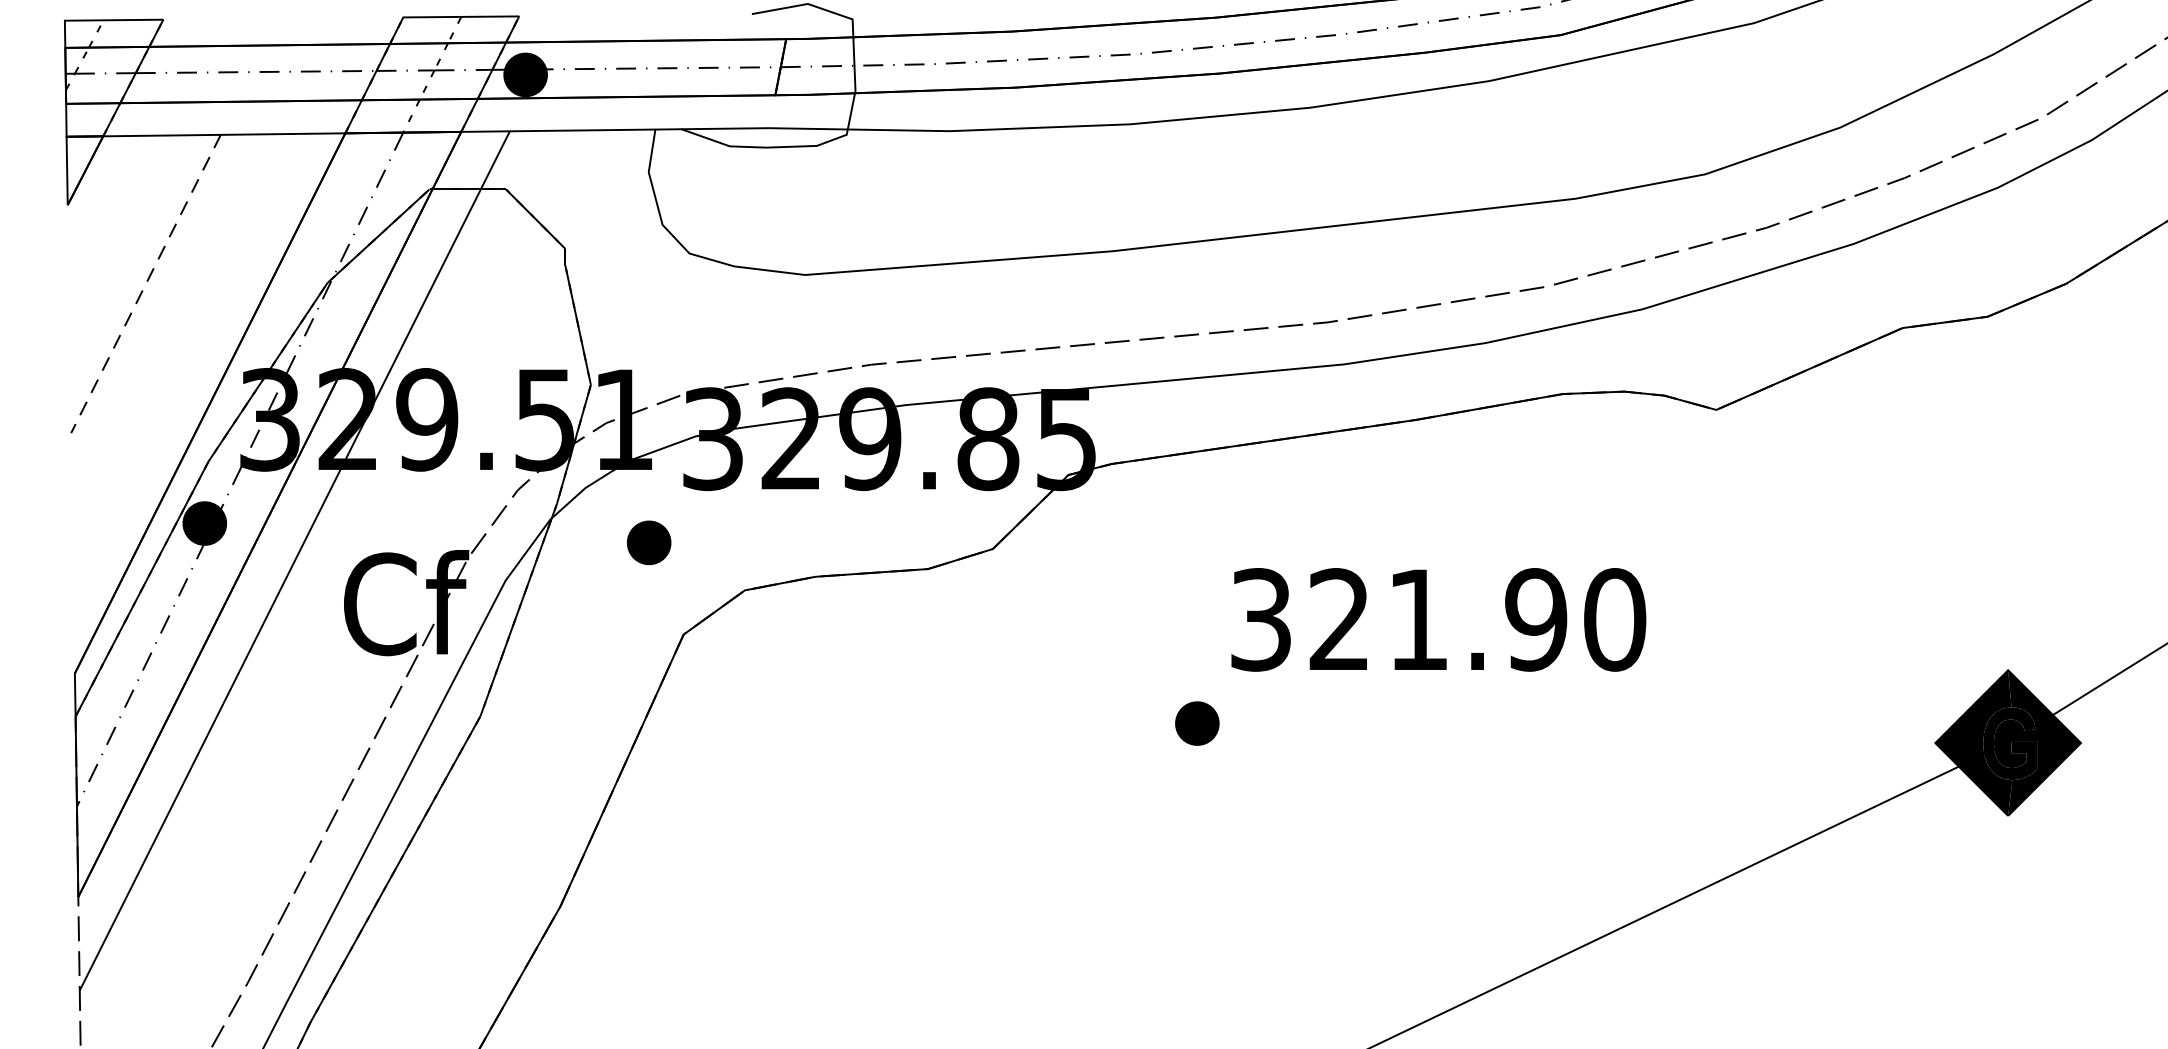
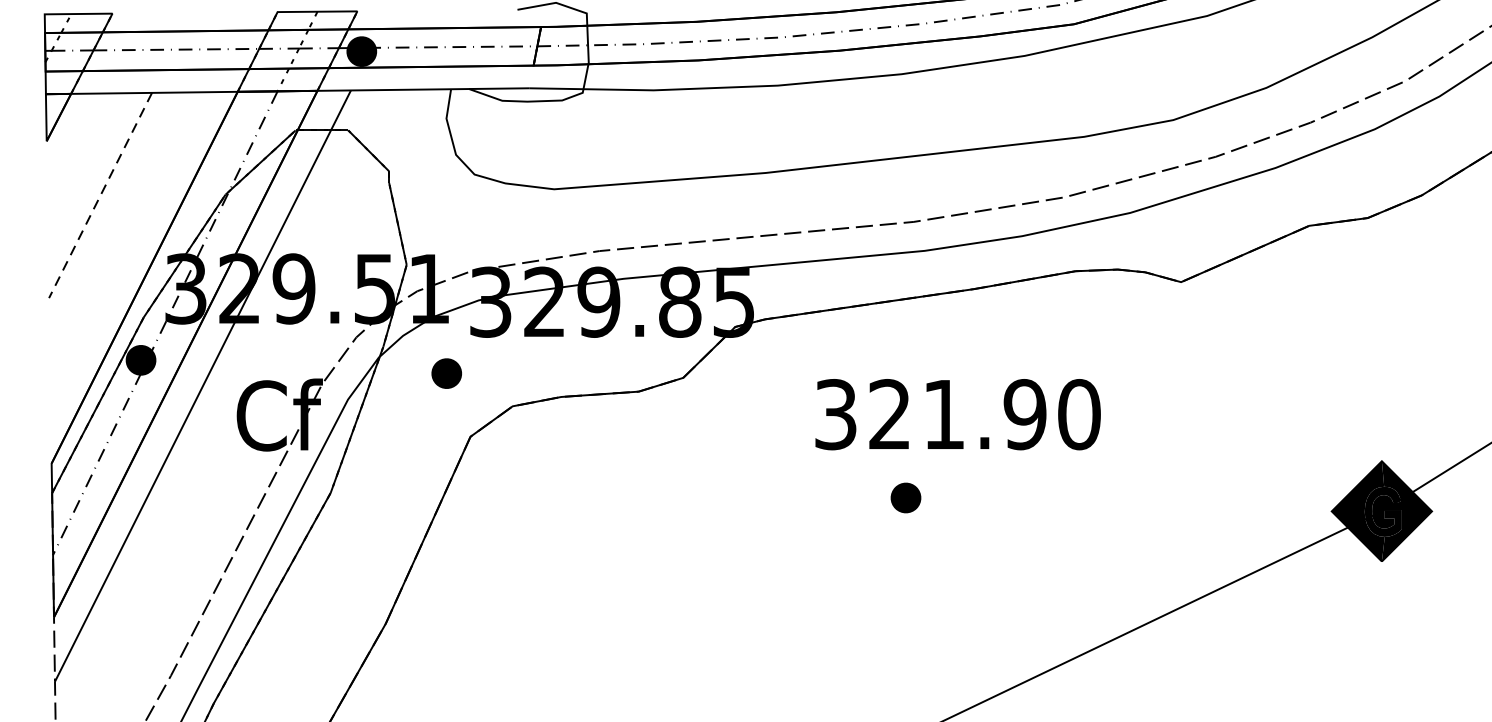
text: (1437, 619) -> (957, 414), moved
part: (1196, 722) -> (905, 497), moved

